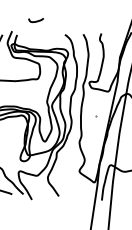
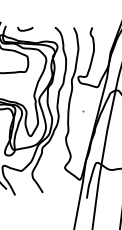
curve: (36, 20) -> (25, 29), moved

